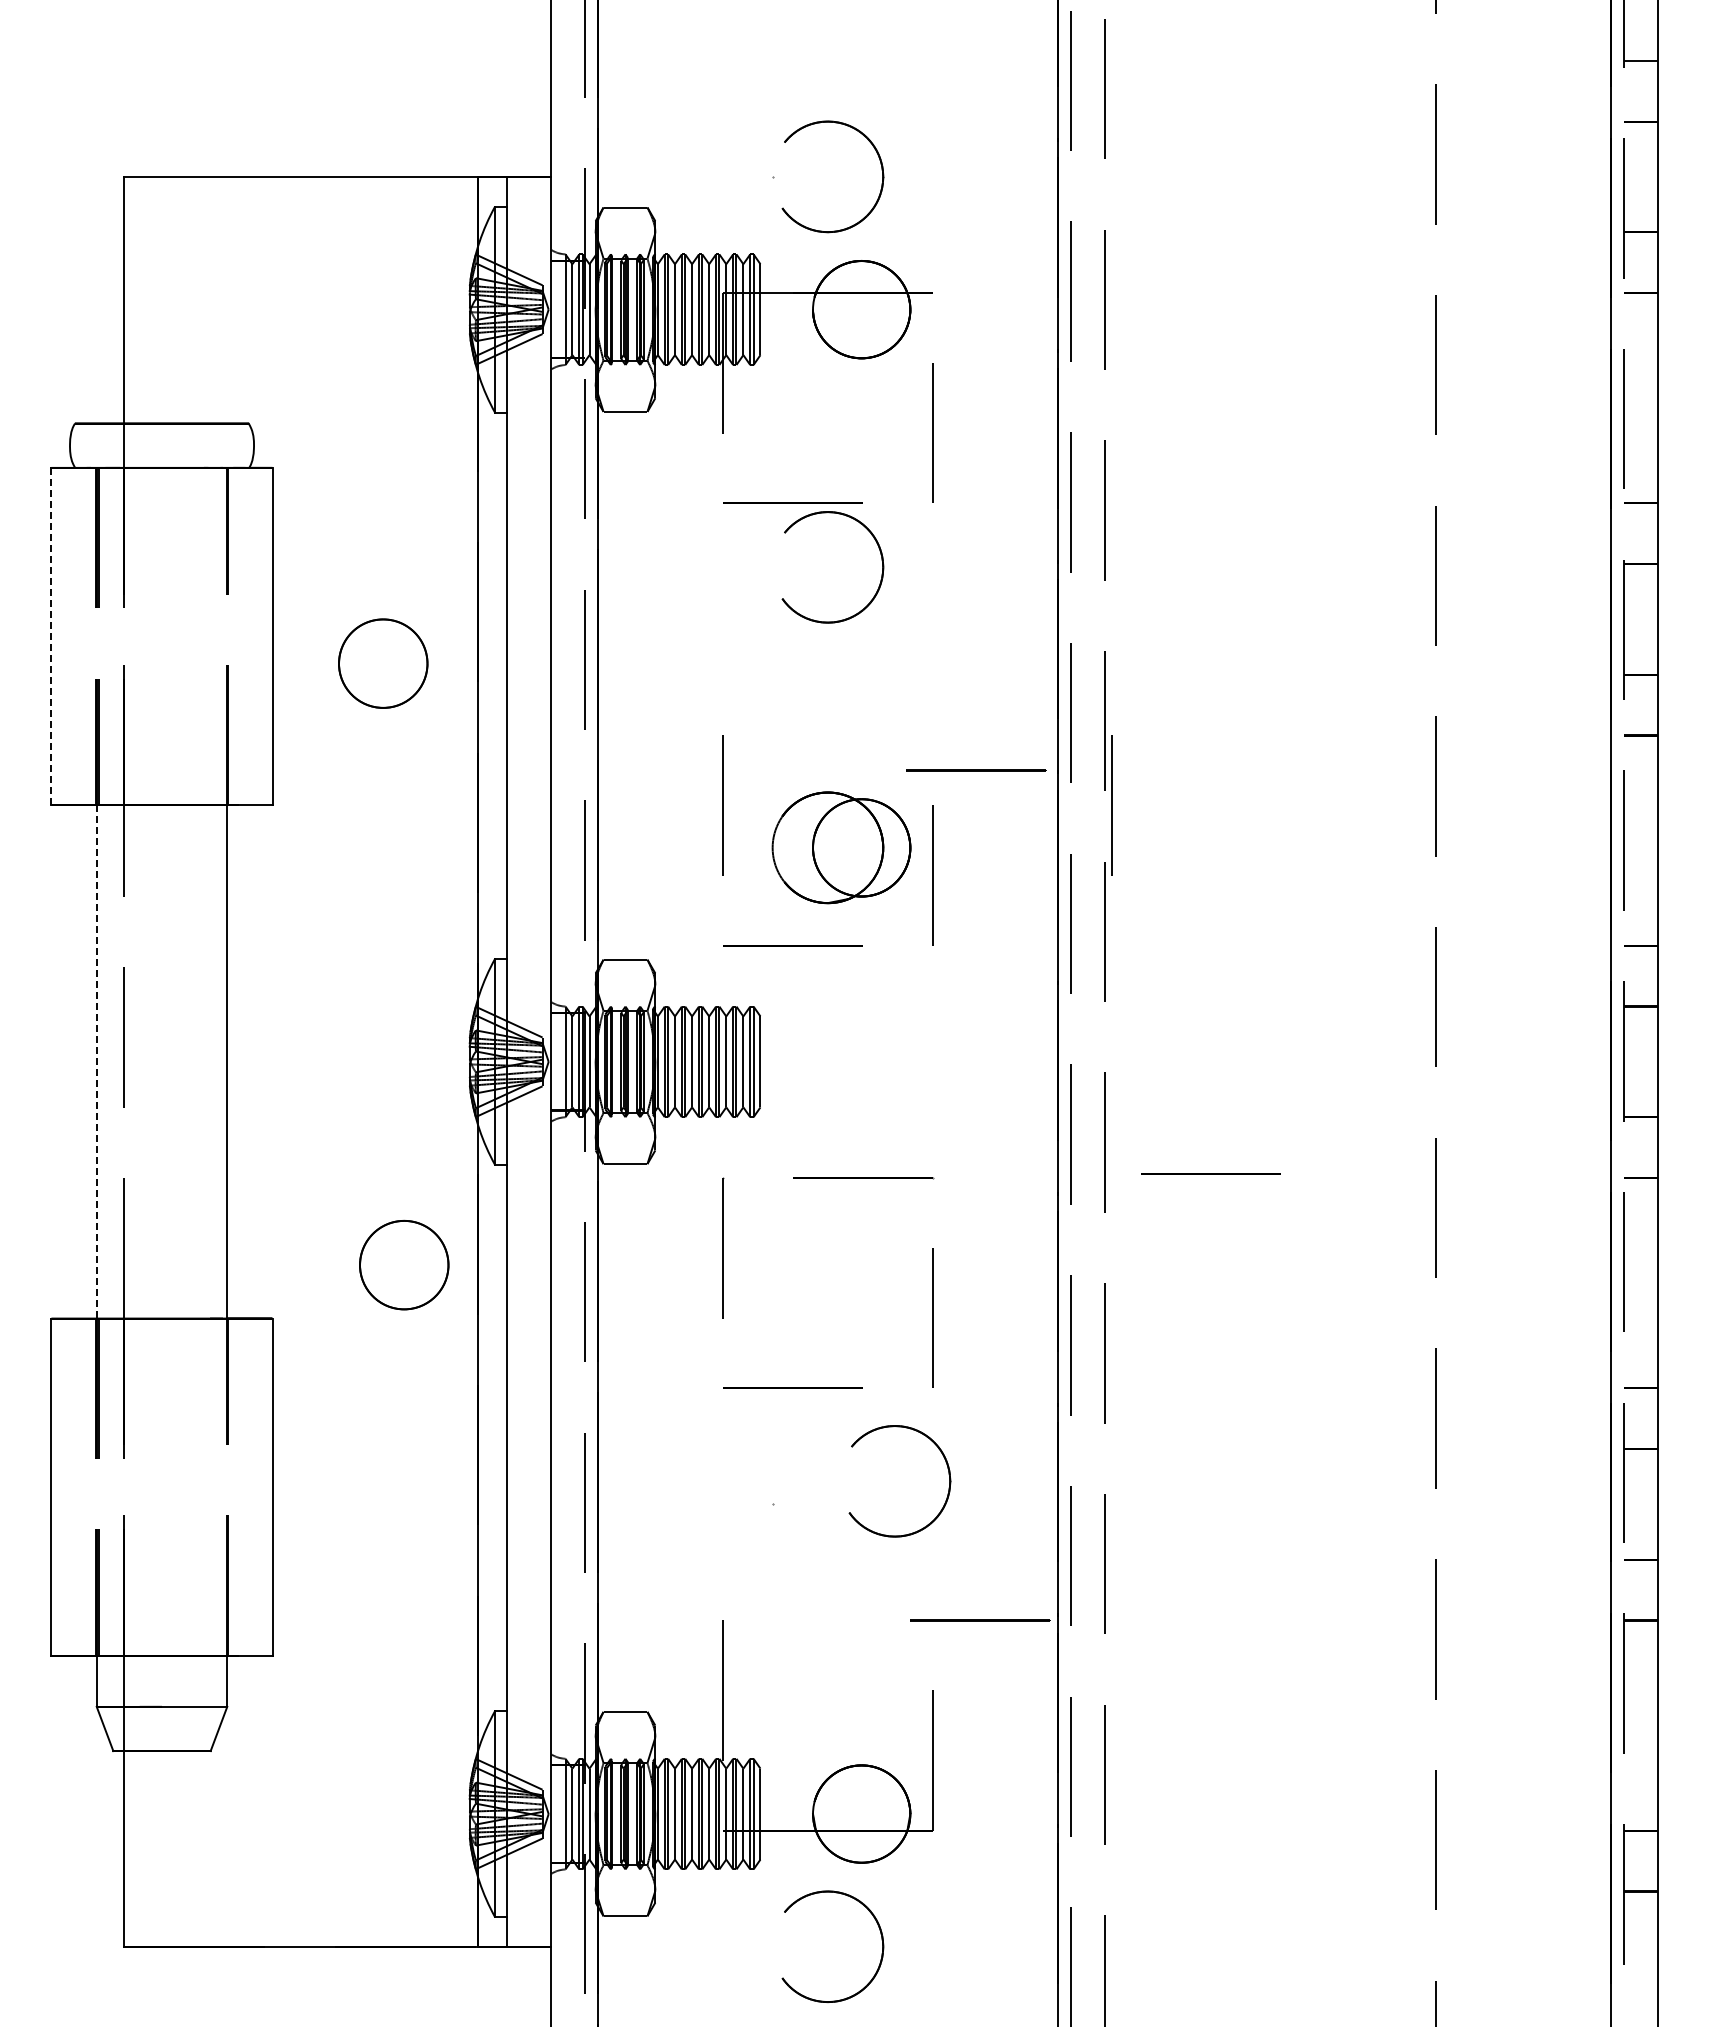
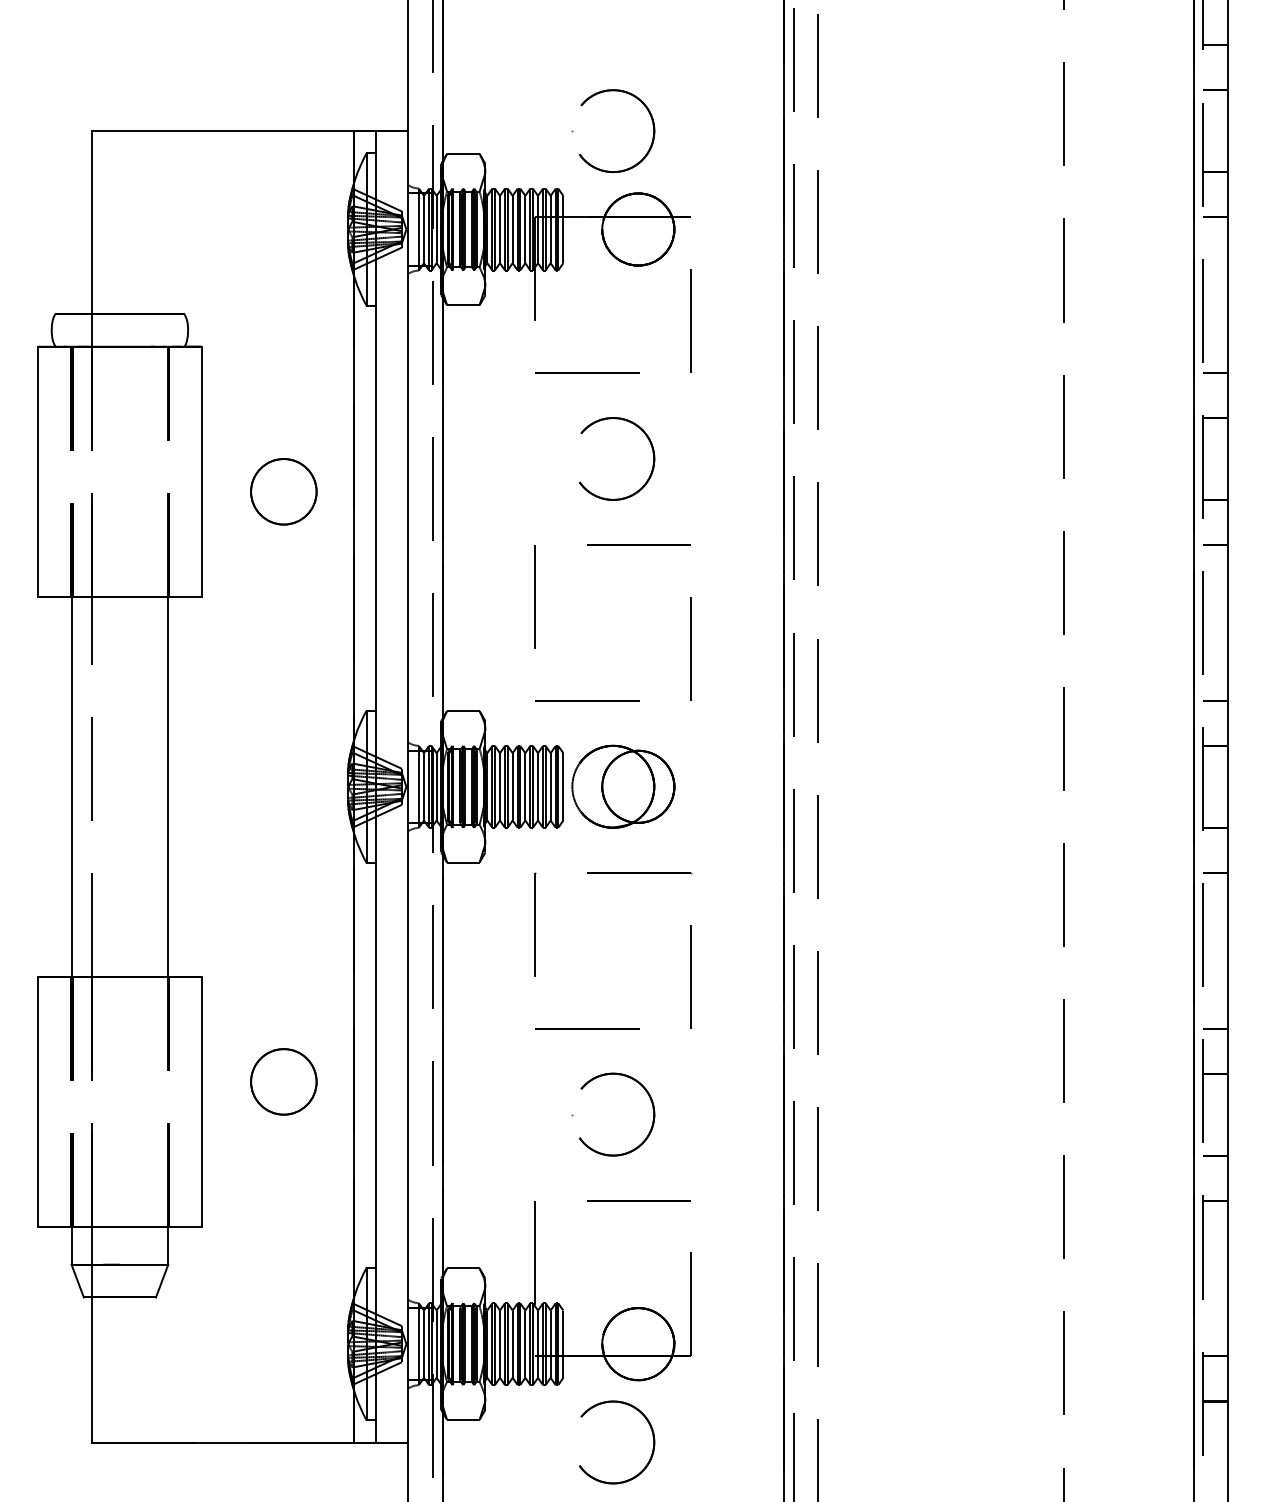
part: (881, 573) -> (653, 463), moved
line: (51, 636) -> (38, 471), dashed -> solid
line: (976, 770) -> (639, 545), moved
line: (1111, 805) -> (823, 596), removed
part: (841, 847) -> (623, 786), moved
line: (96, 1061) -> (71, 786), dashed -> solid
line: (1210, 1173) -> (896, 869), removed
part: (404, 1264) -> (284, 1081), moved
part: (948, 1487) -> (653, 1119), moved
line: (980, 1620) -> (639, 1200), moved

